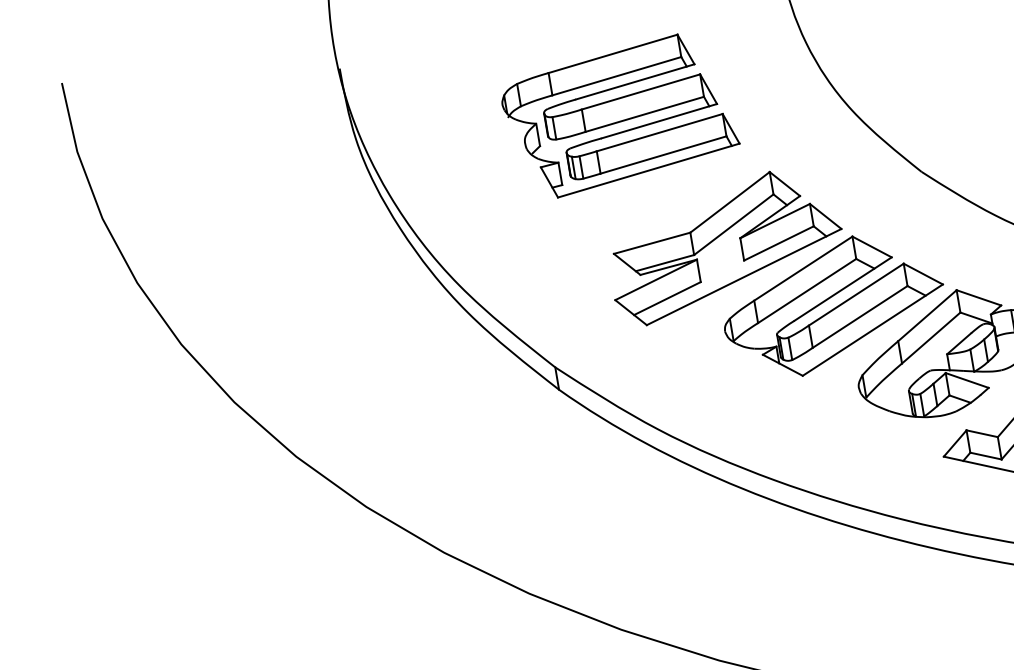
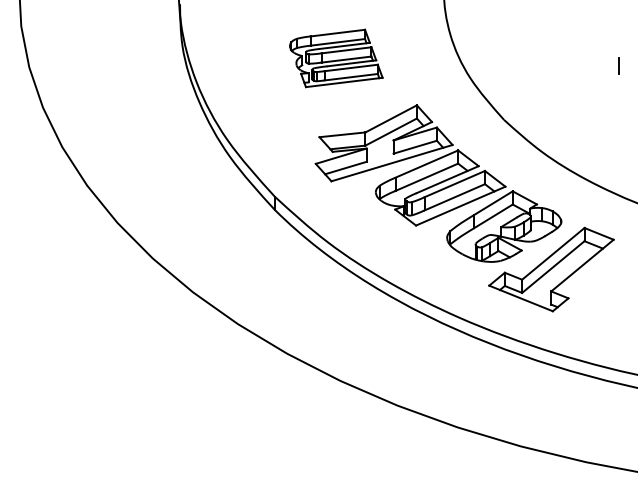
part: (620, 115) -> (336, 58), size x0.7

